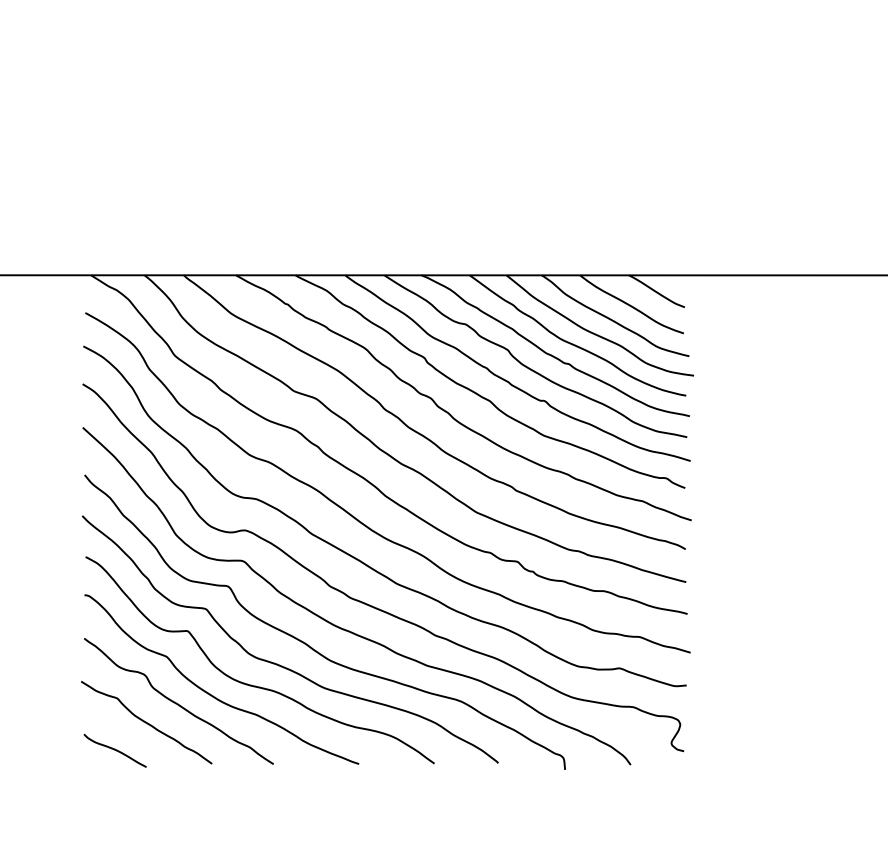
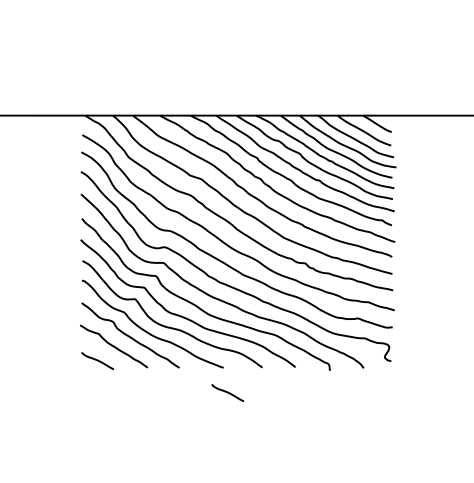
curve: (366, 813) -> (227, 393), added

